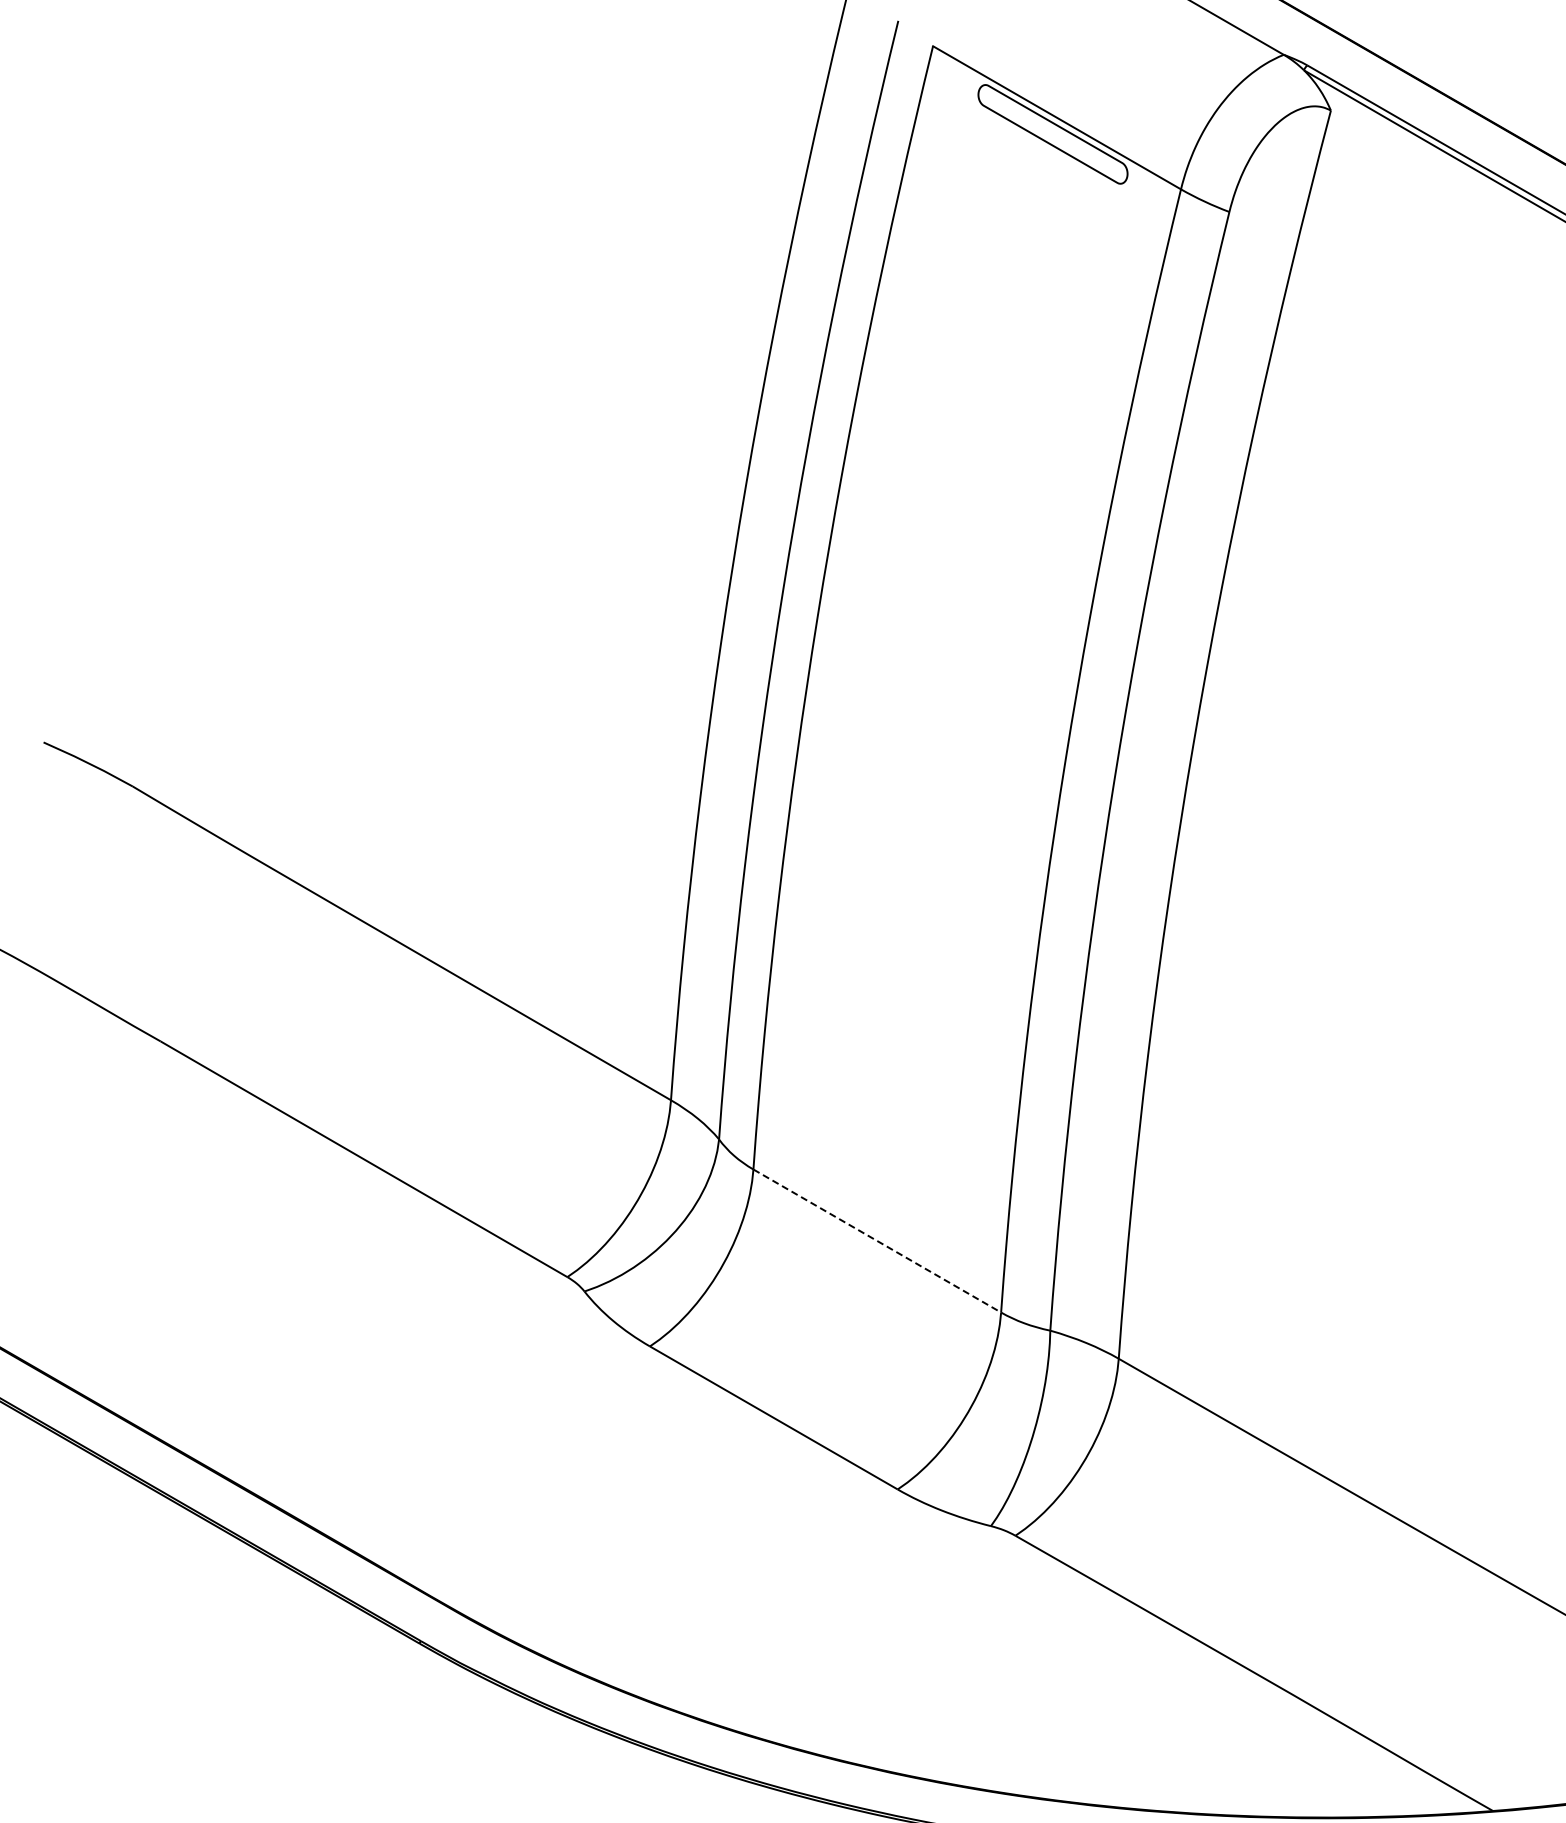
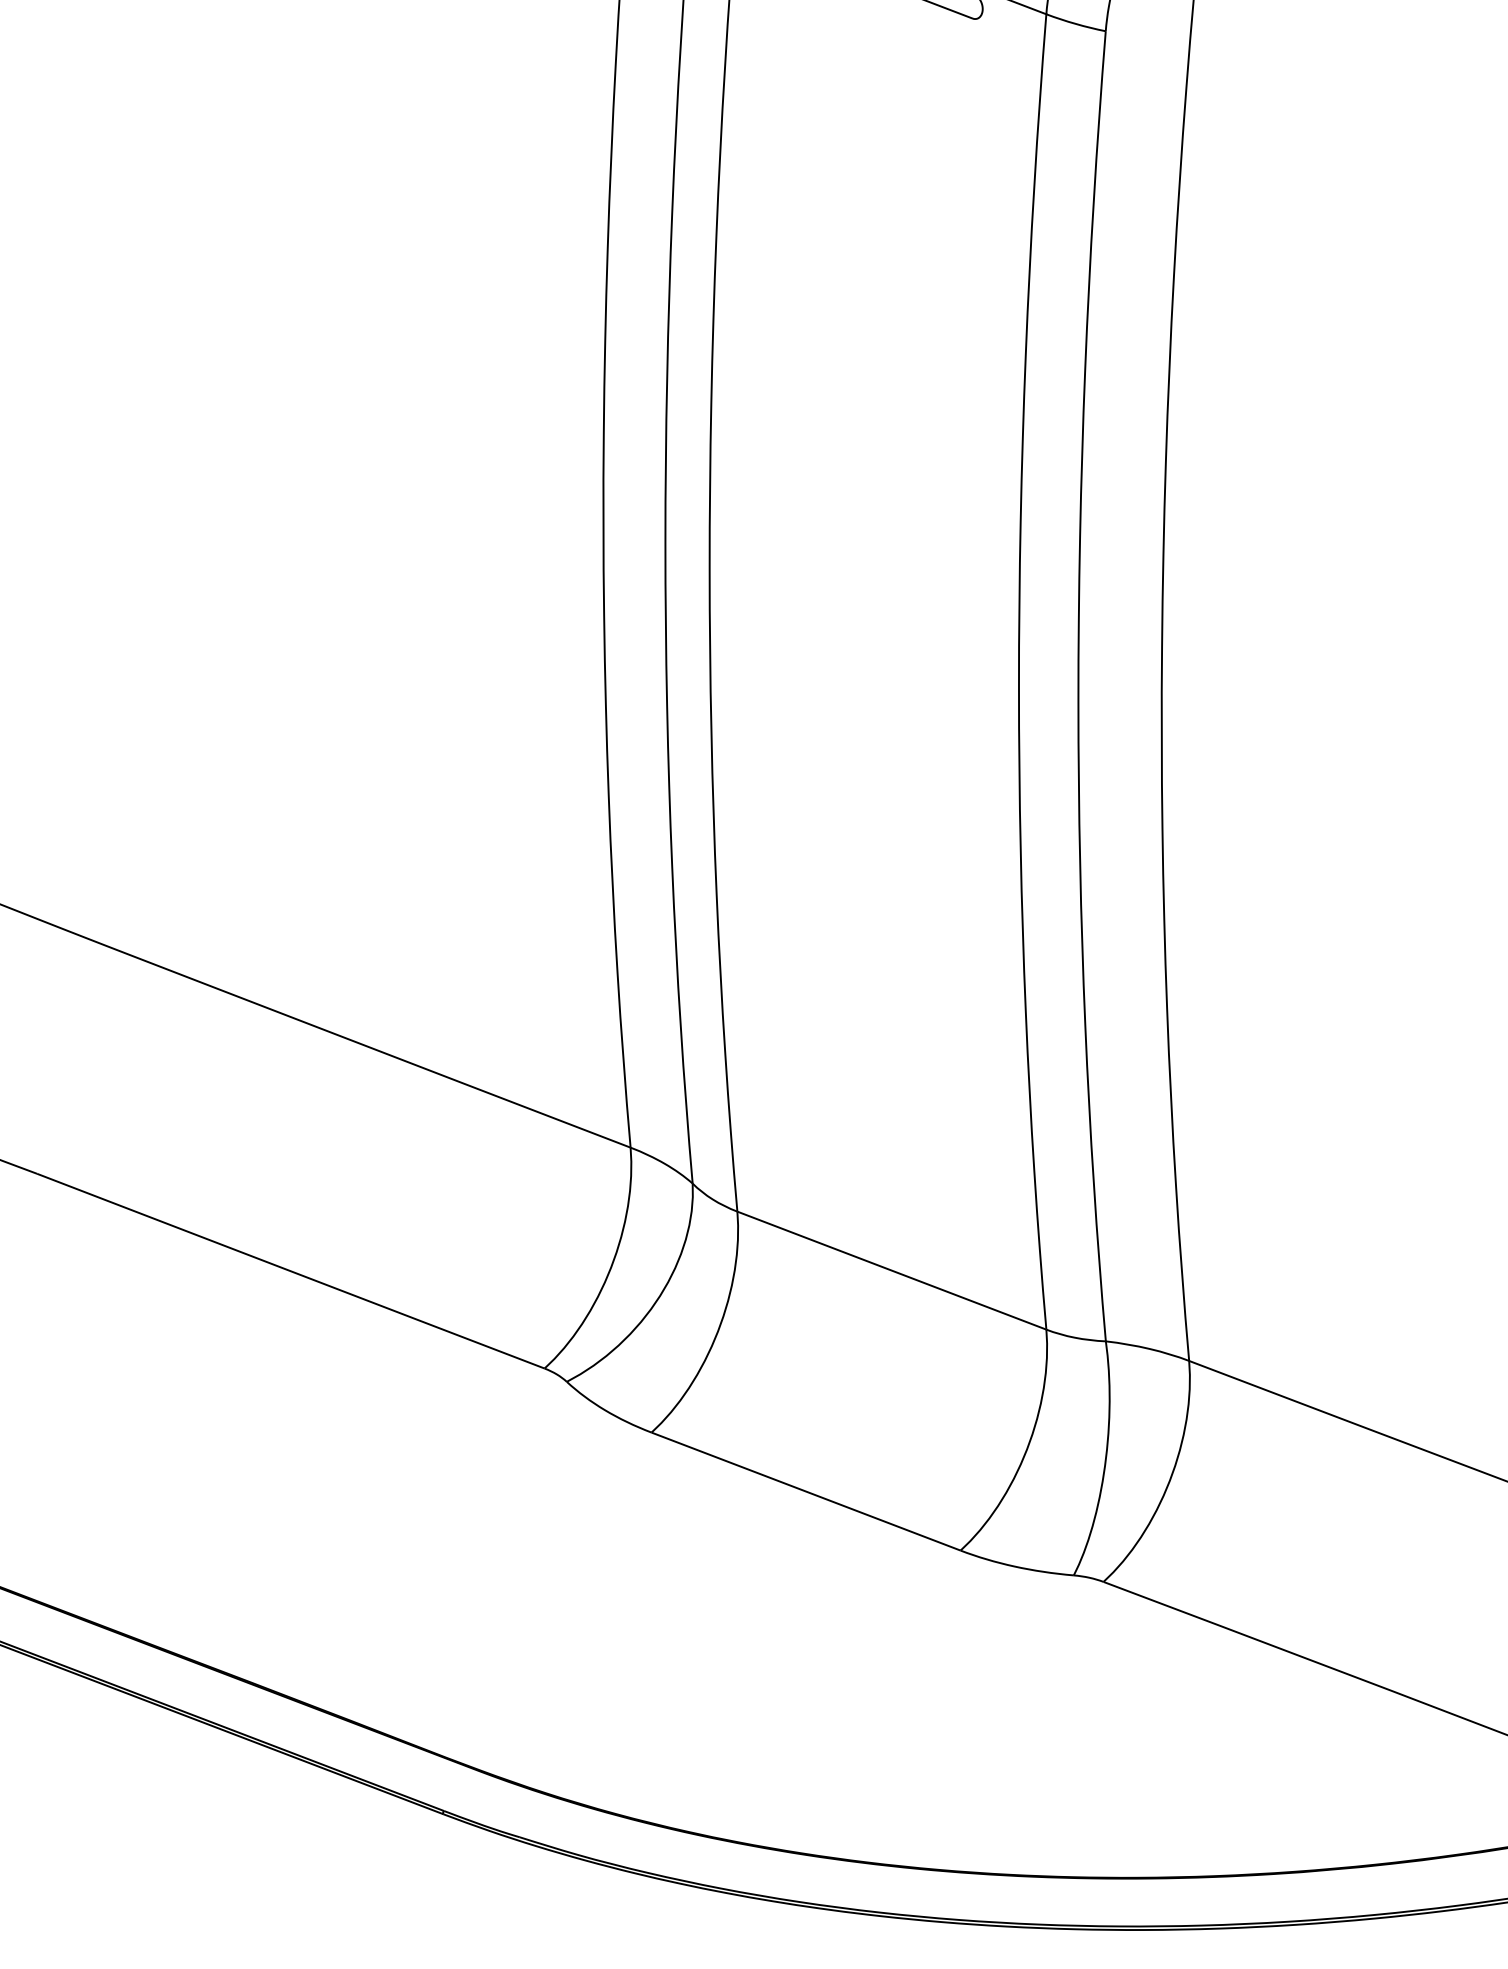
line: (877, 1241) -> (892, 1271), dashed -> solid

